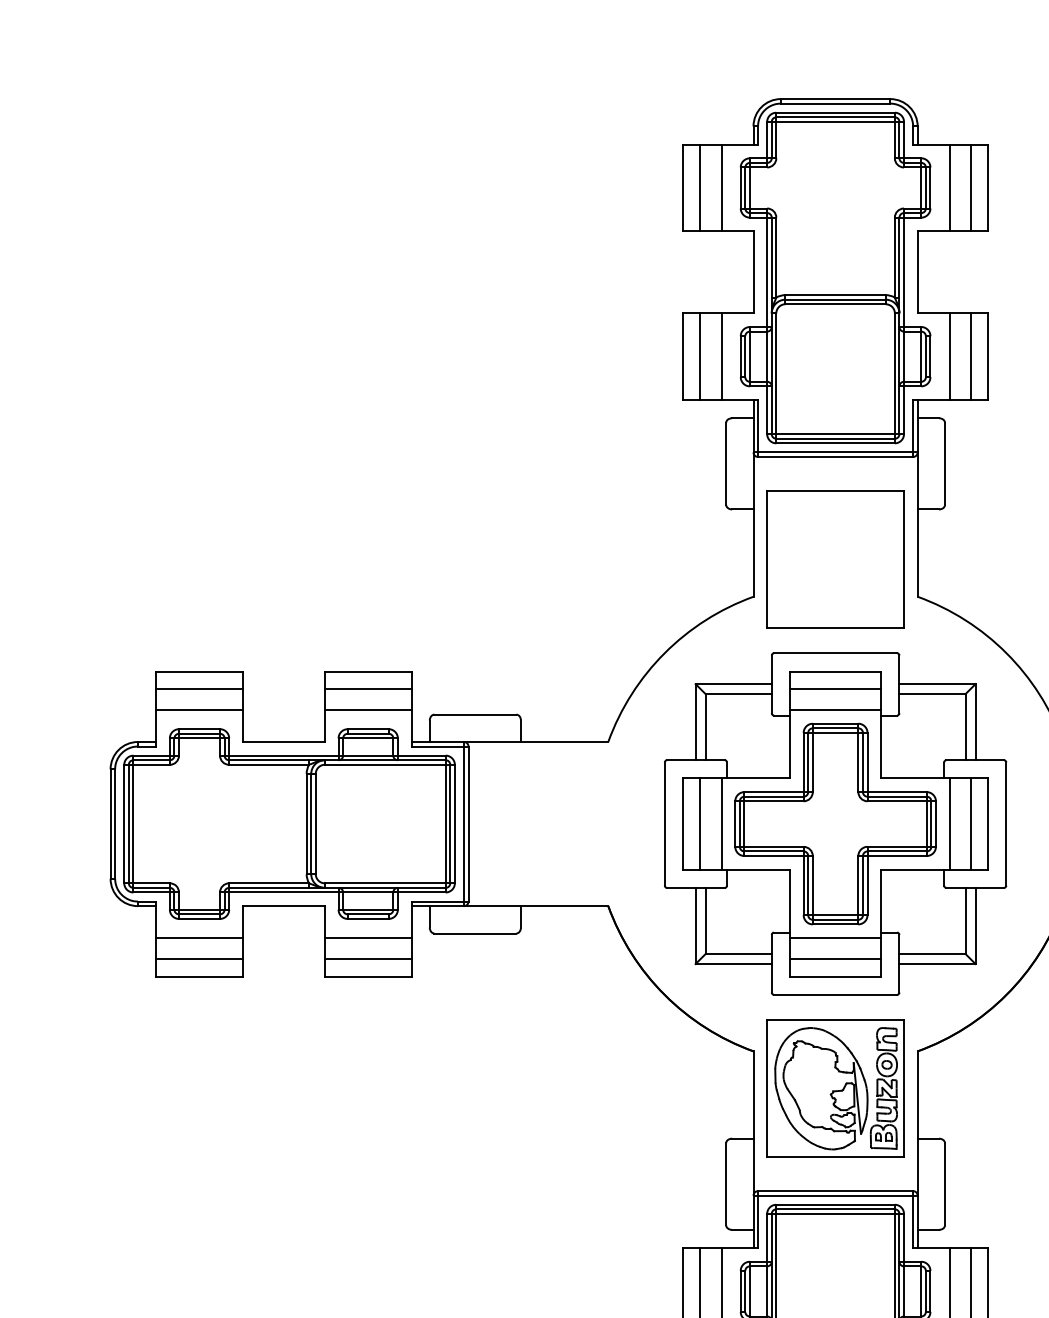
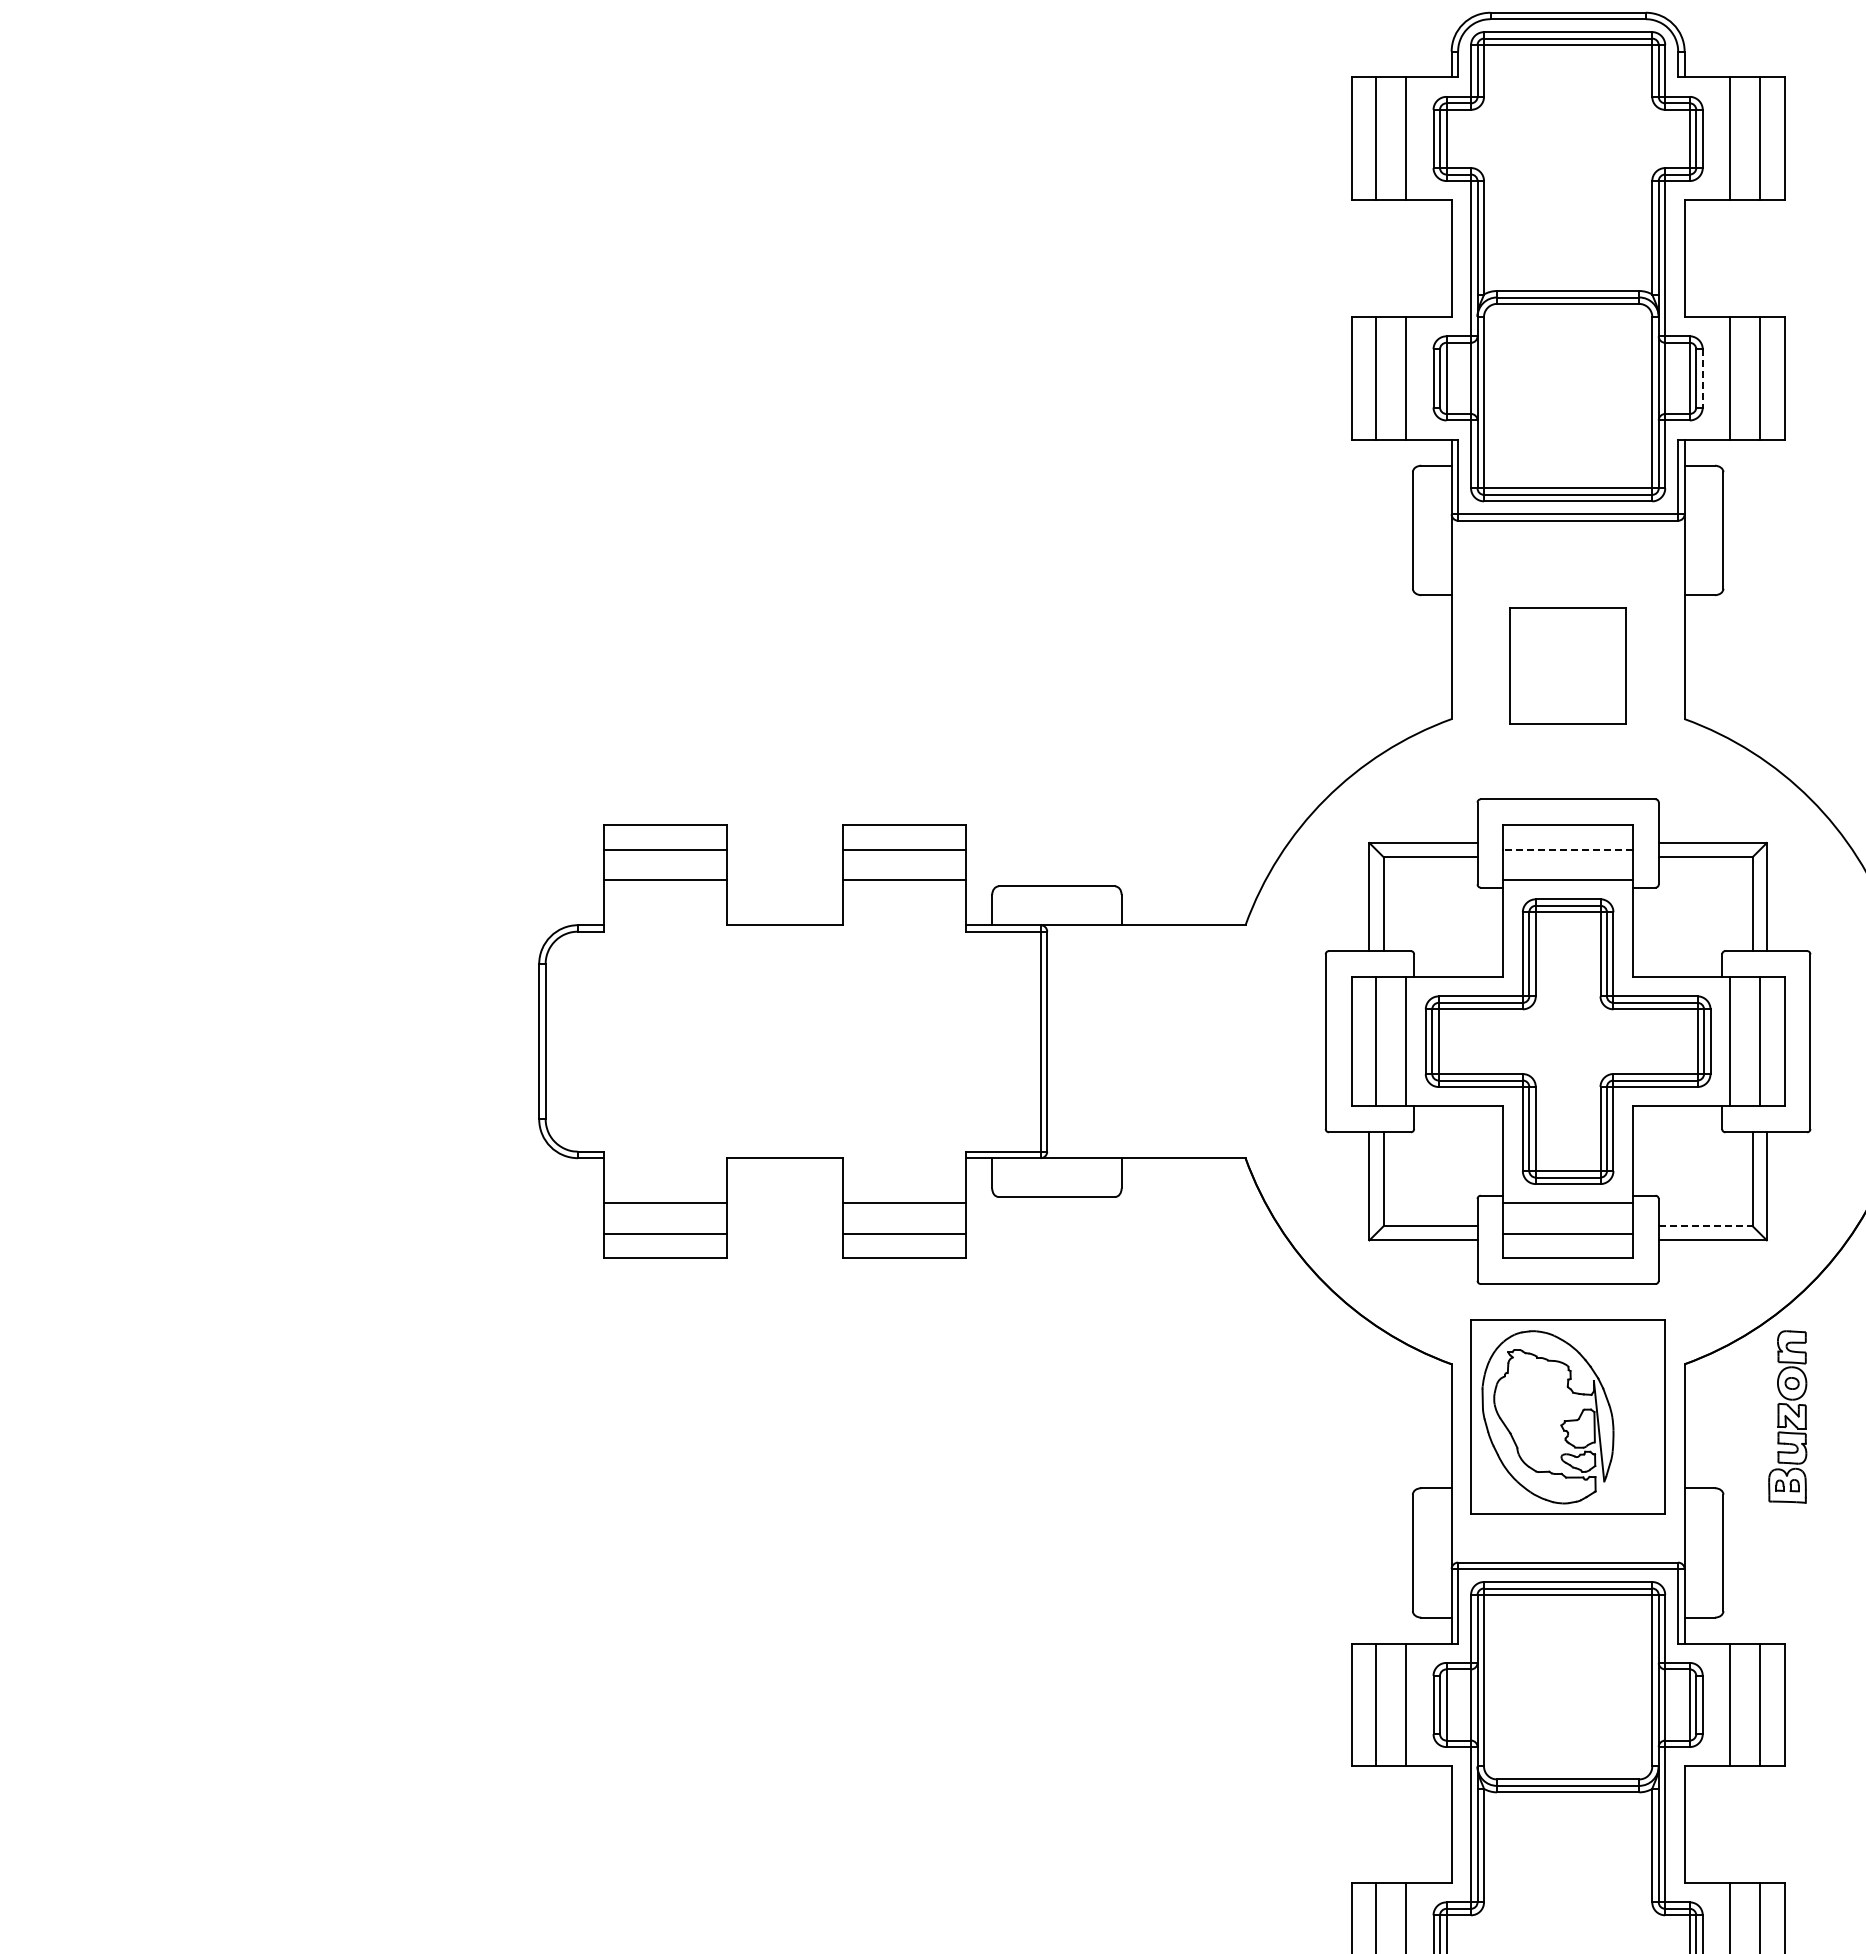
line: (930, 356) -> (1702, 378), solid -> dashed
part: (835, 559) -> (1567, 665), size x0.6
line: (835, 688) -> (1568, 849), solid -> dashed
part: (289, 823) -> (792, 1041), removed
line: (932, 954) -> (1705, 1226), solid -> dashed
part: (883, 1088) -> (1787, 1416), moved

